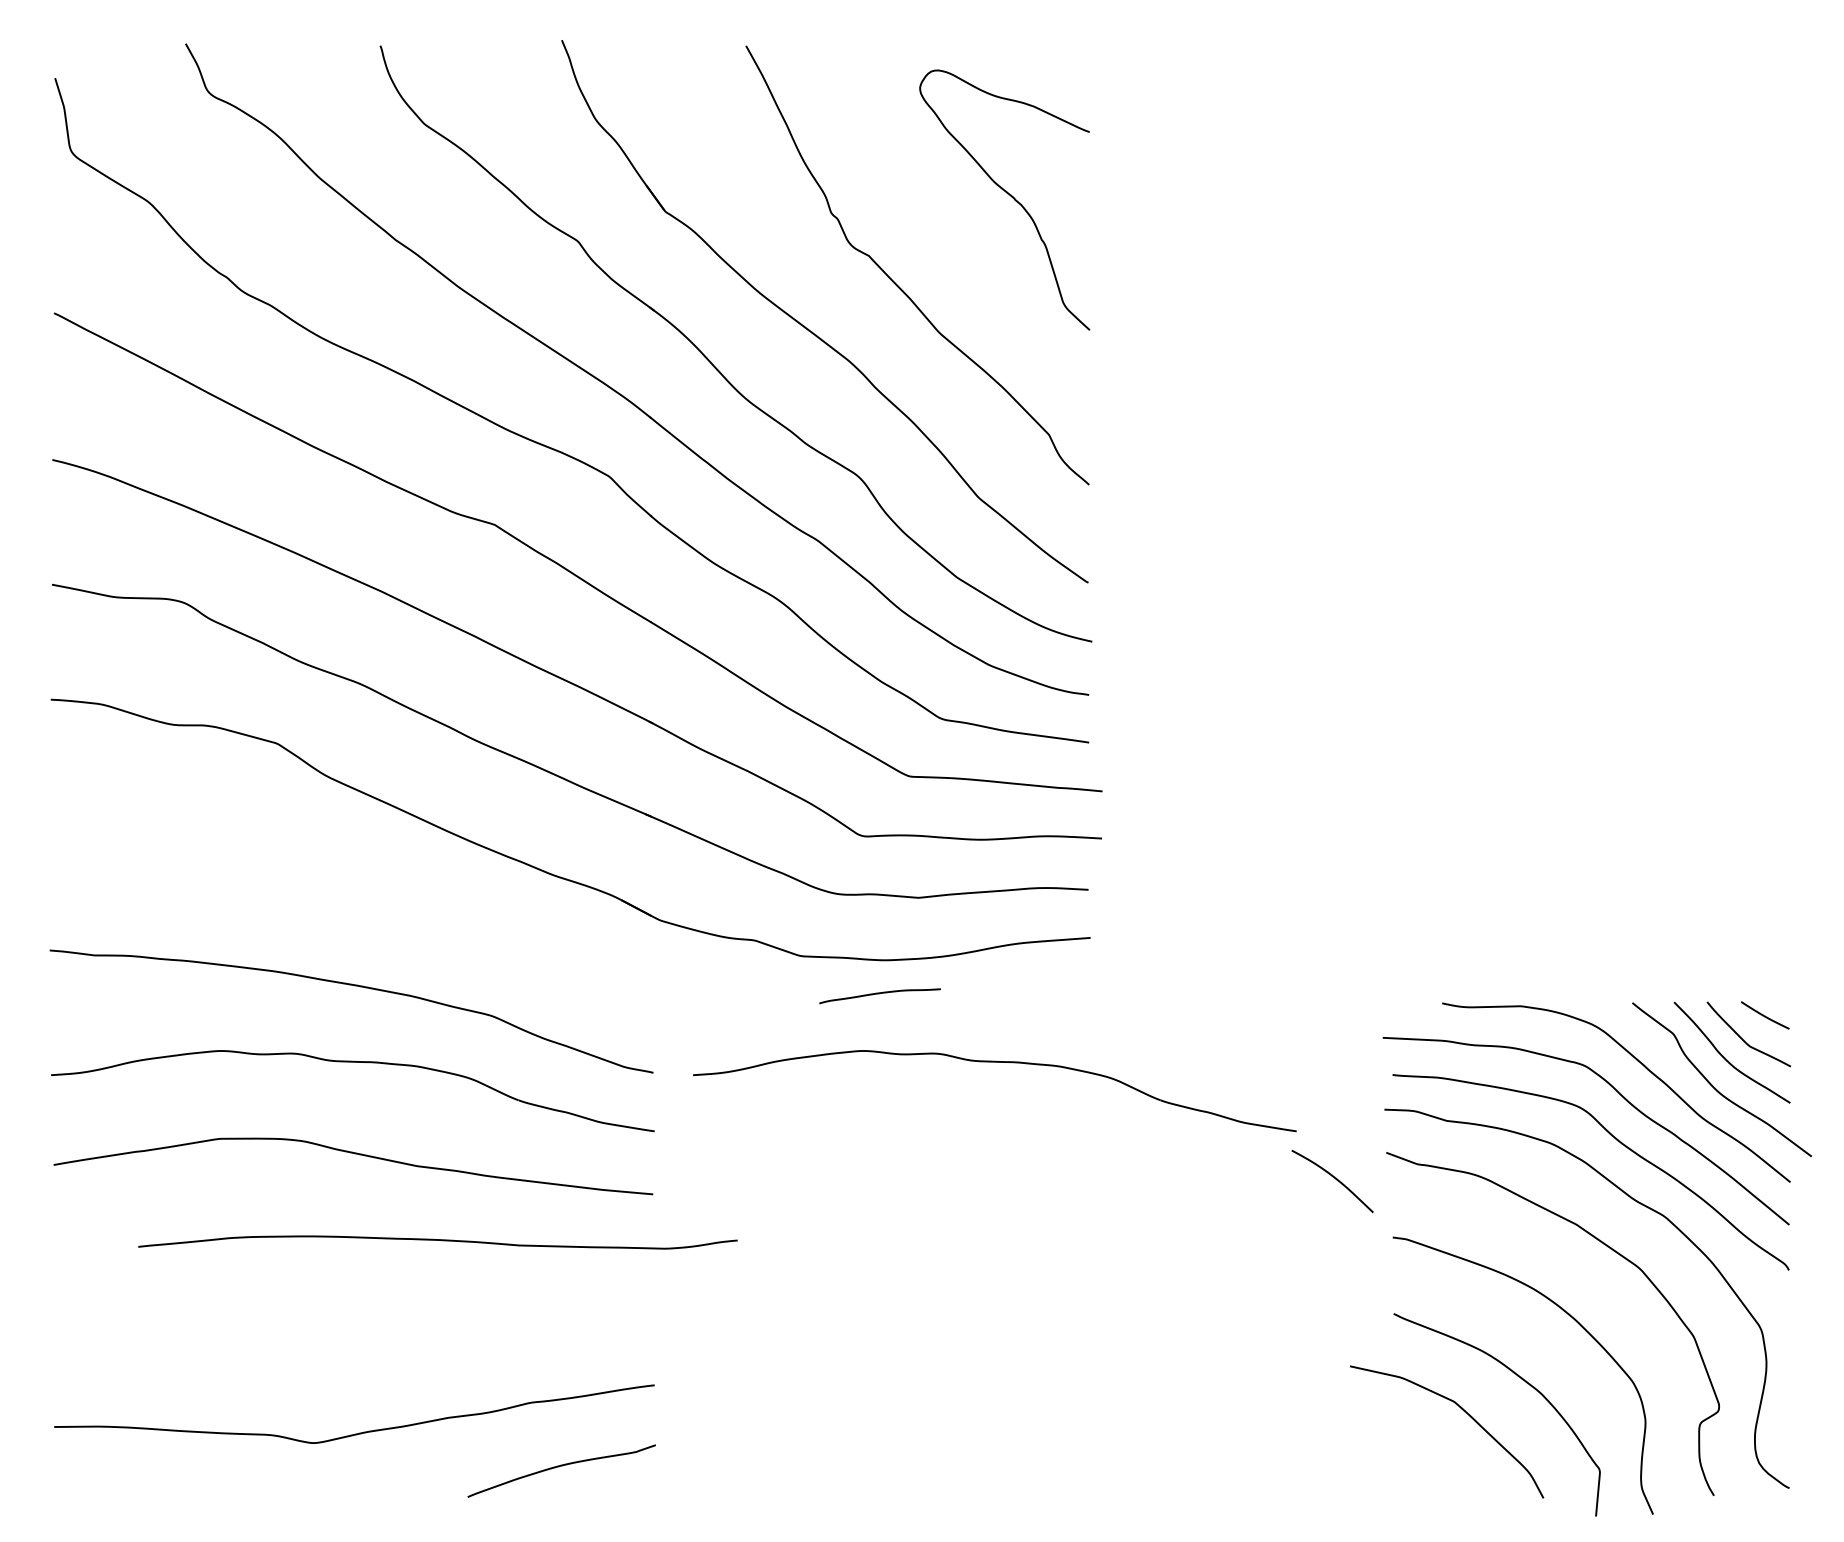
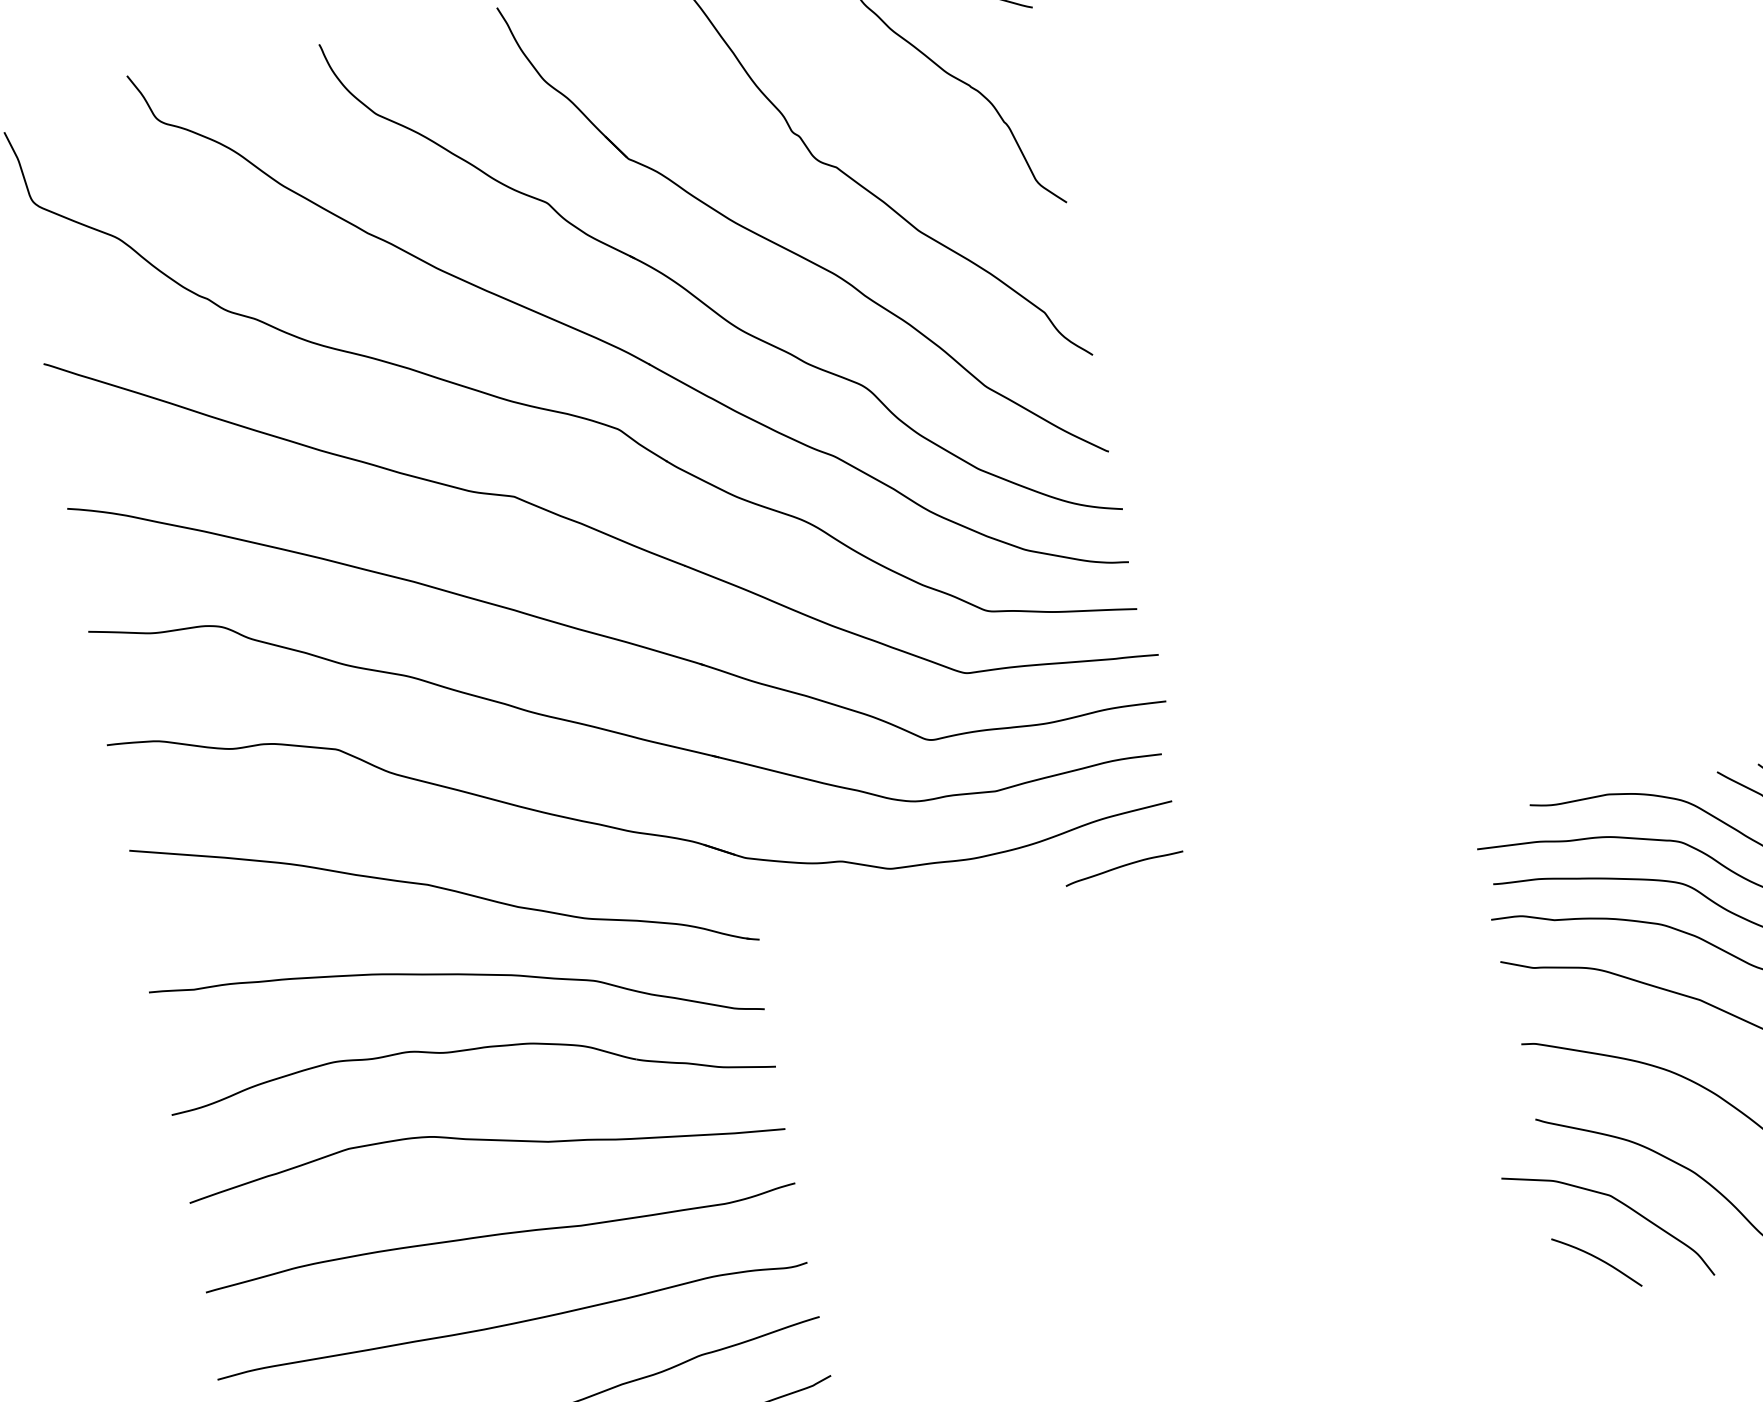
part: (357, 905) -> (444, 895), added
curve: (879, 994) -> (1123, 867), moved
part: (994, 1062) -> (1098, 940), removed
curve: (1334, 1178) -> (1598, 1259), moved
curve: (437, 1240) -> (499, 1234), moved
curve: (350, 1338) -> (511, 1323), added

